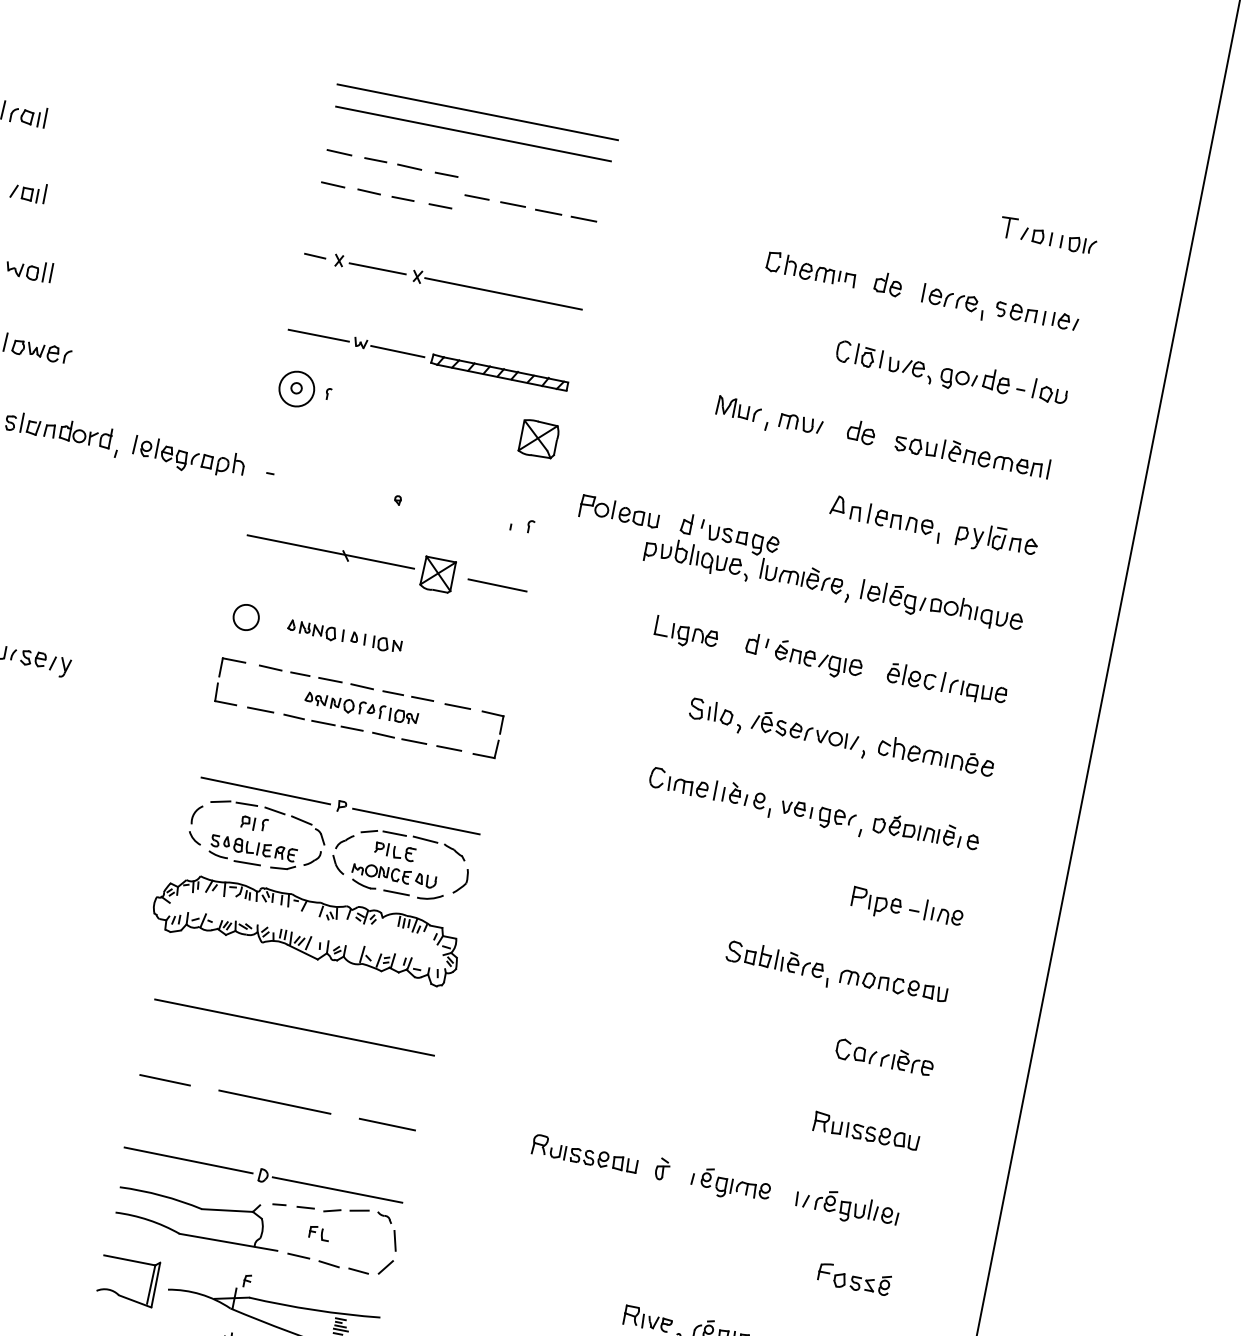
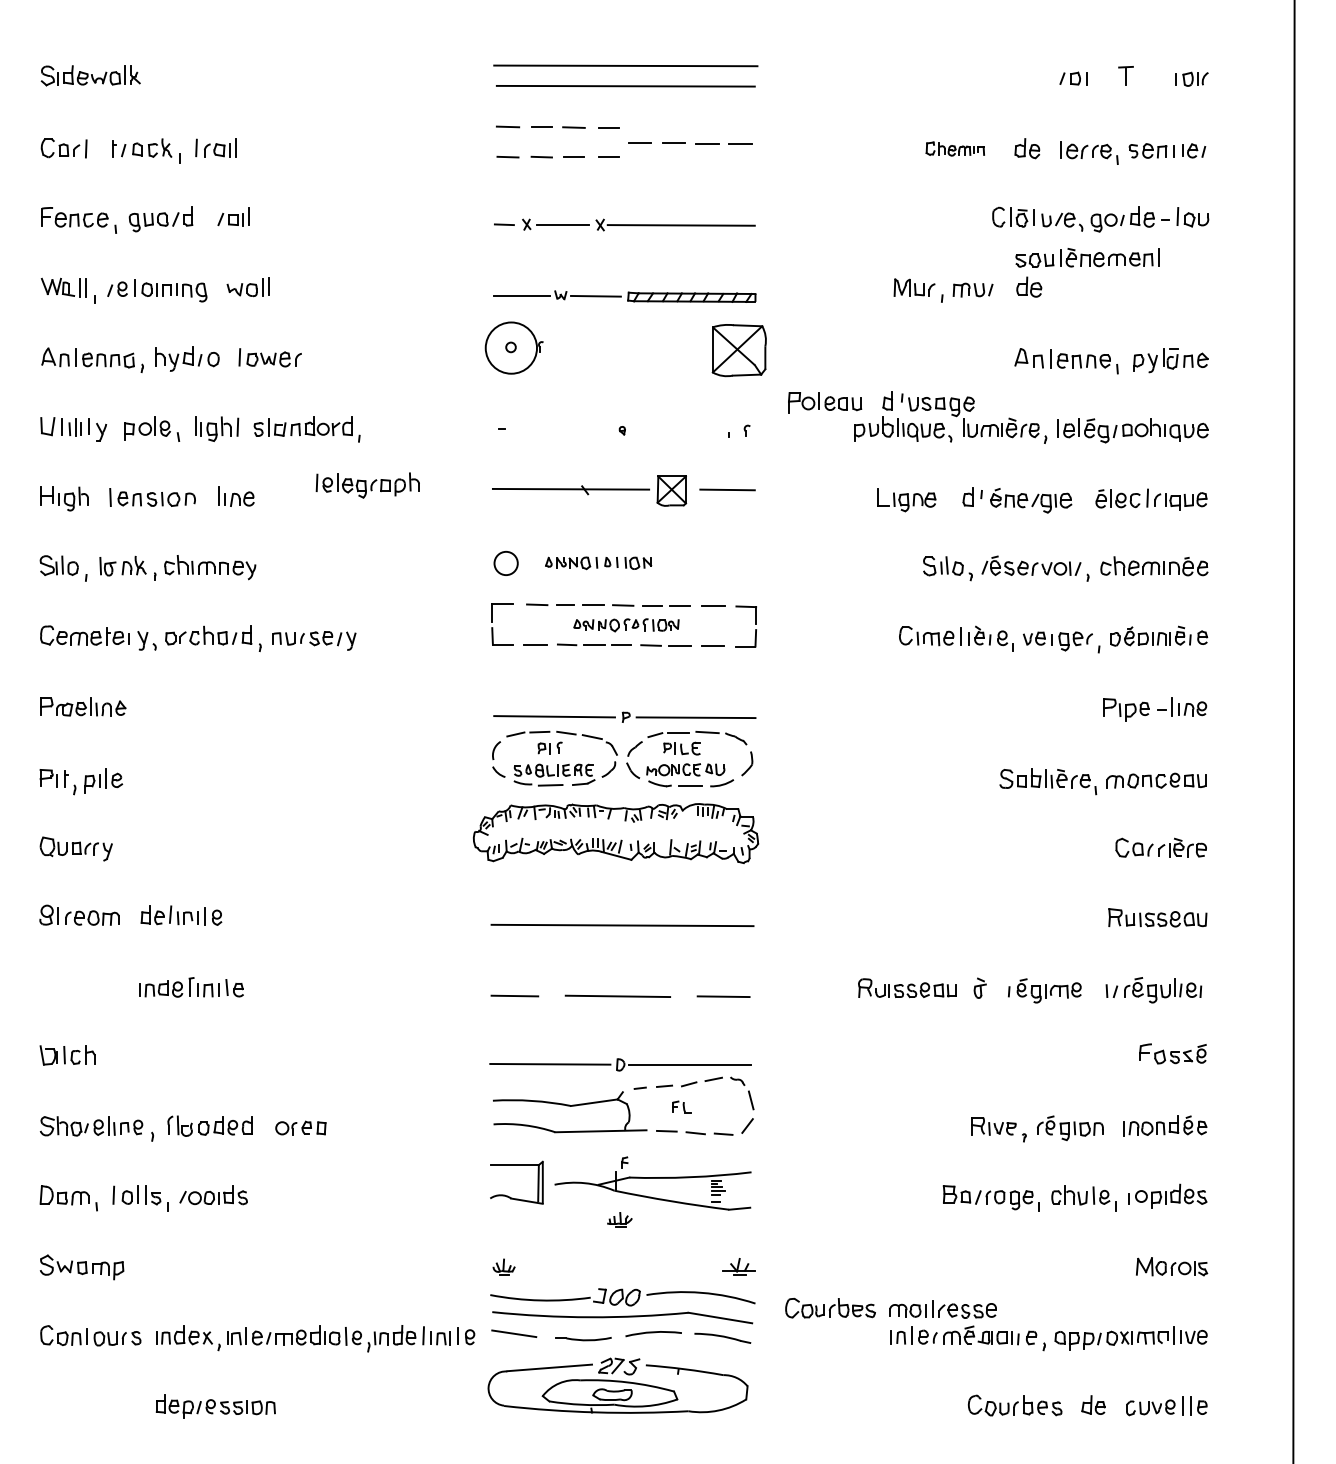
part: (1036, 235) -> (1073, 78), moved
part: (811, 269) -> (955, 148), size x0.7
circle: (296, 389) -> (511, 348), size x1.6
part: (538, 439) -> (738, 350), size x1.6
part: (972, 454) -> (1087, 257), moved
part: (188, 457) -> (367, 485), moved

